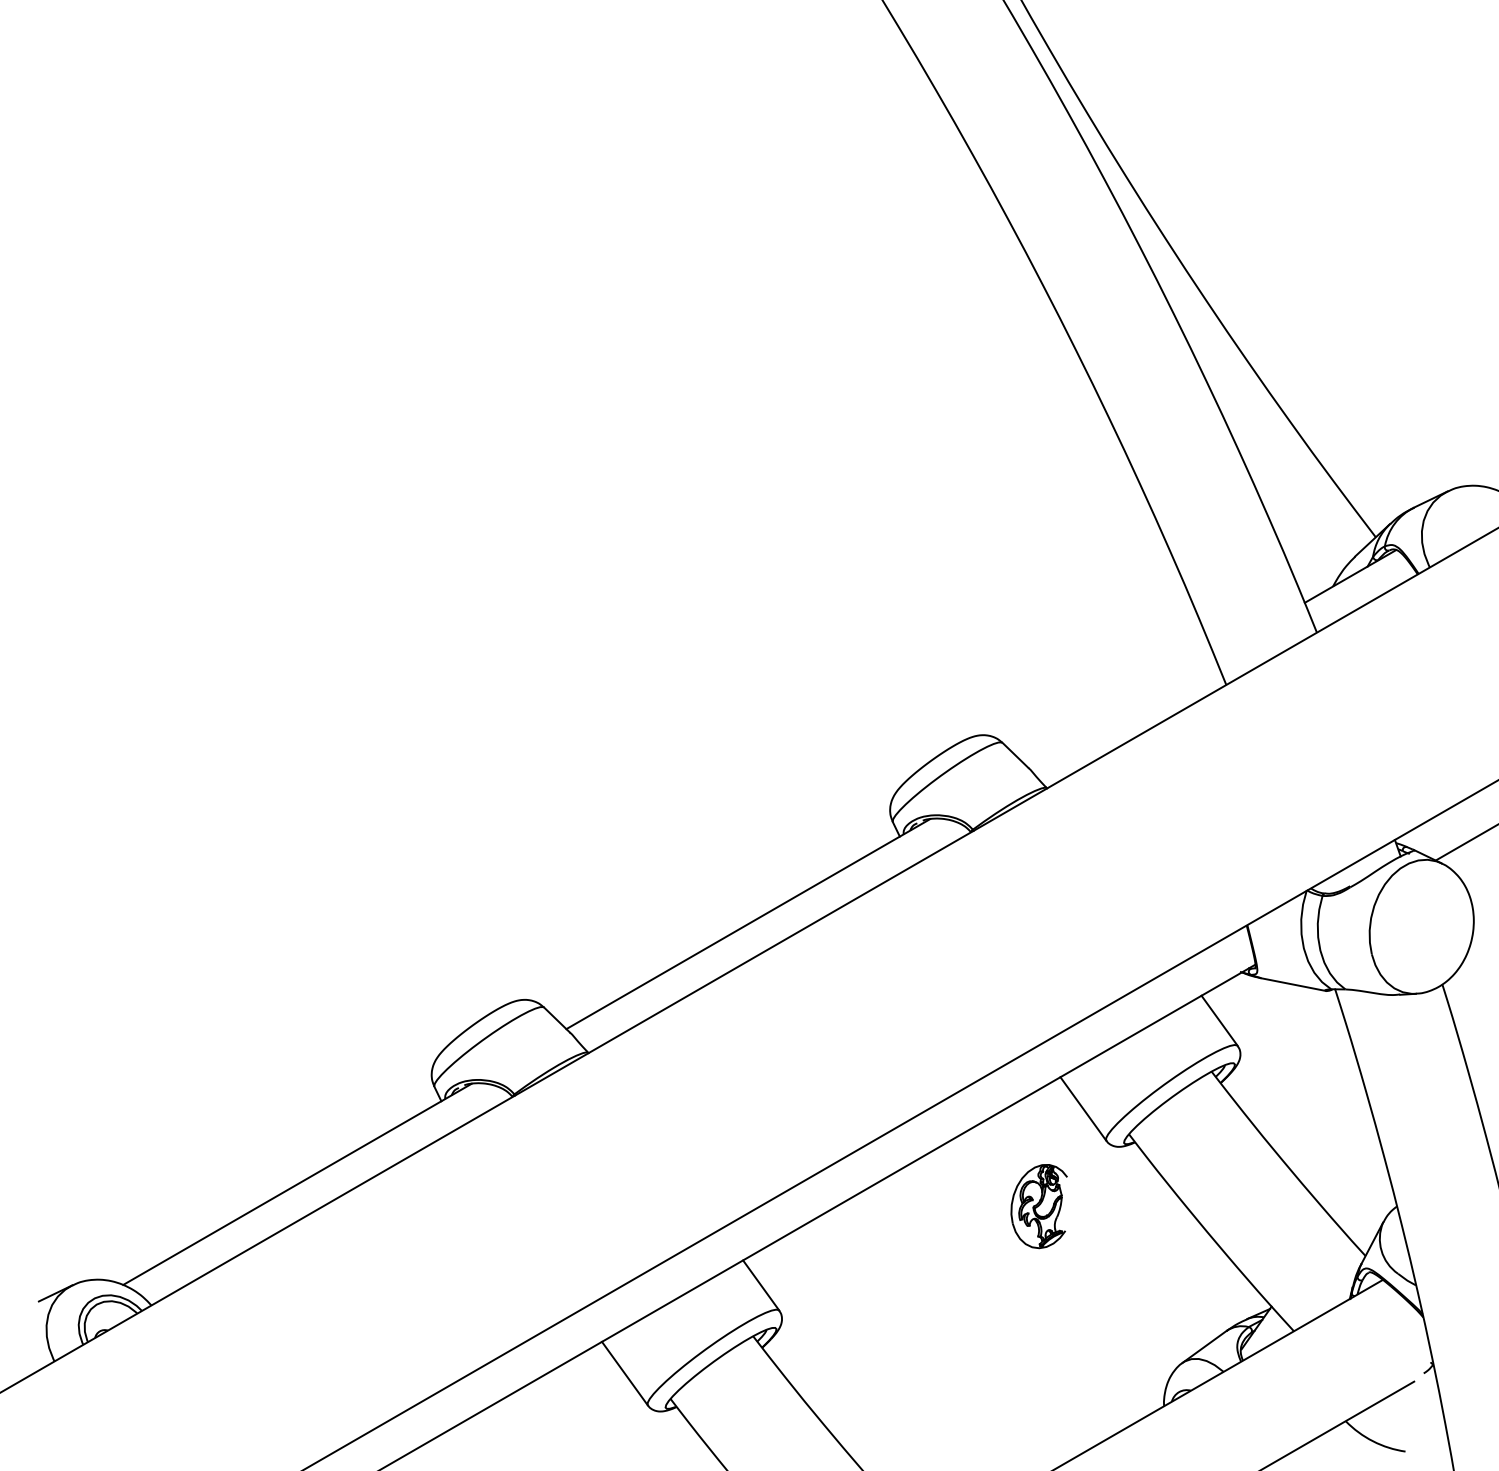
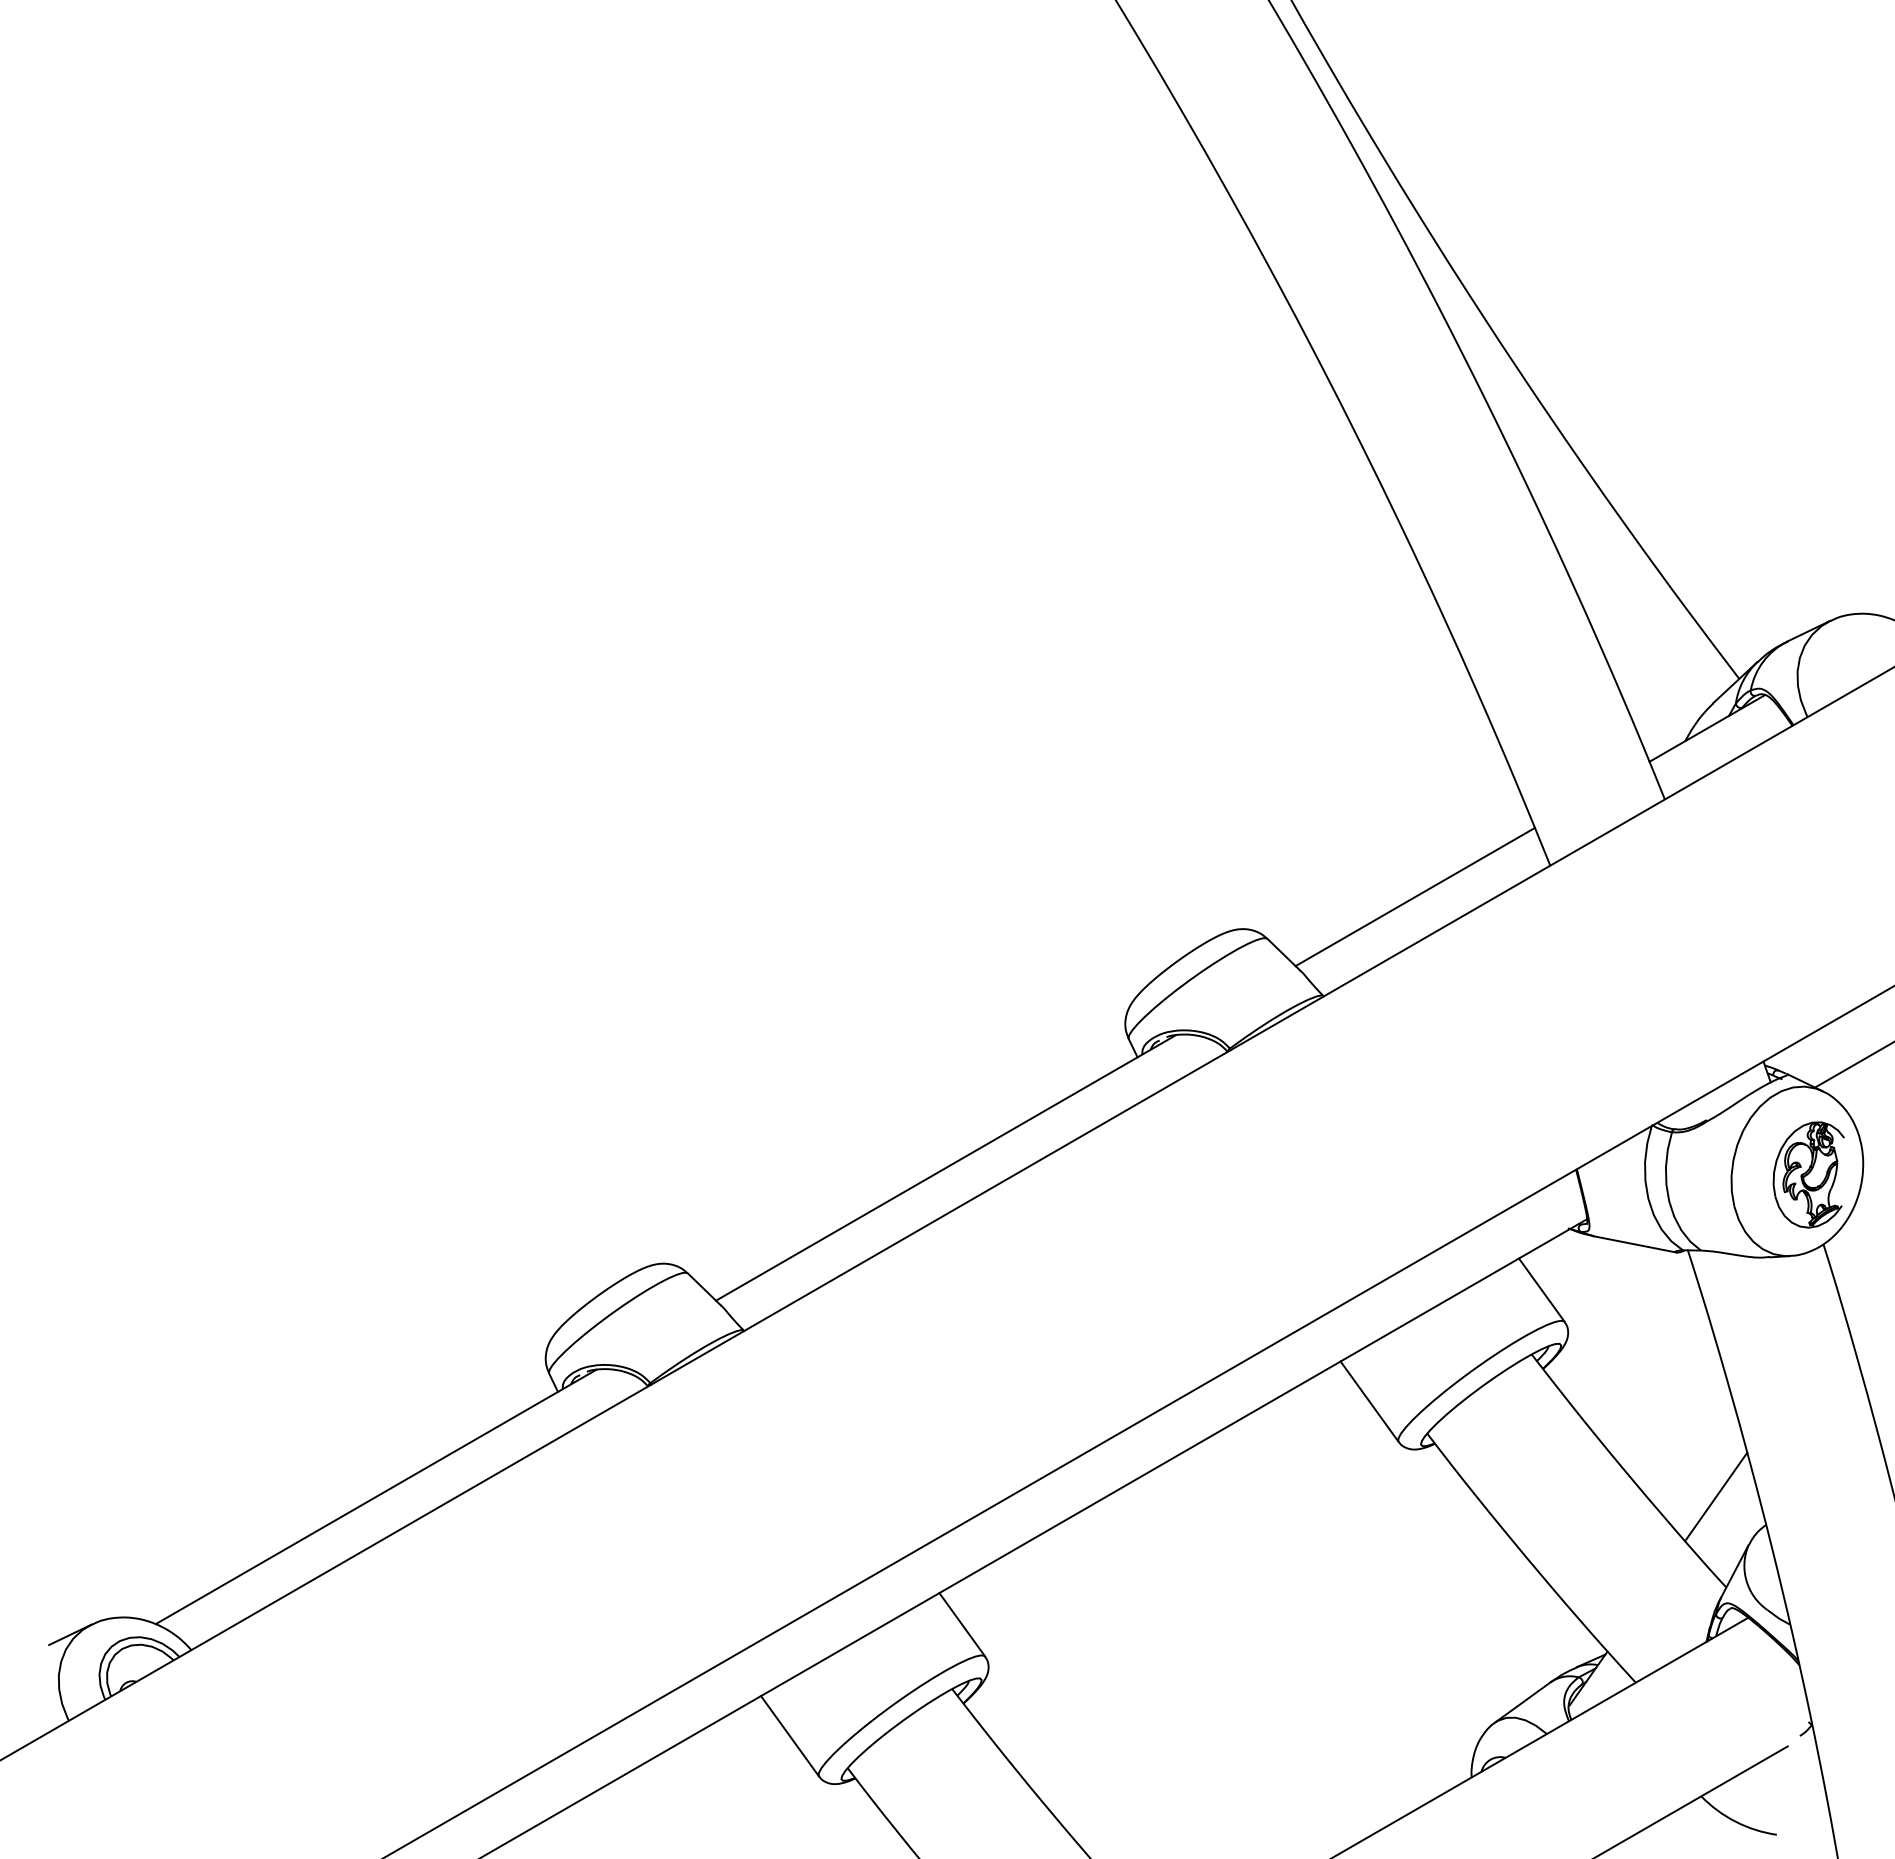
line: (1118, 709) -> (1414, 896), added
line: (1357, 1183) -> (1716, 1496), added
part: (1039, 1206) -> (1808, 1174), moved

